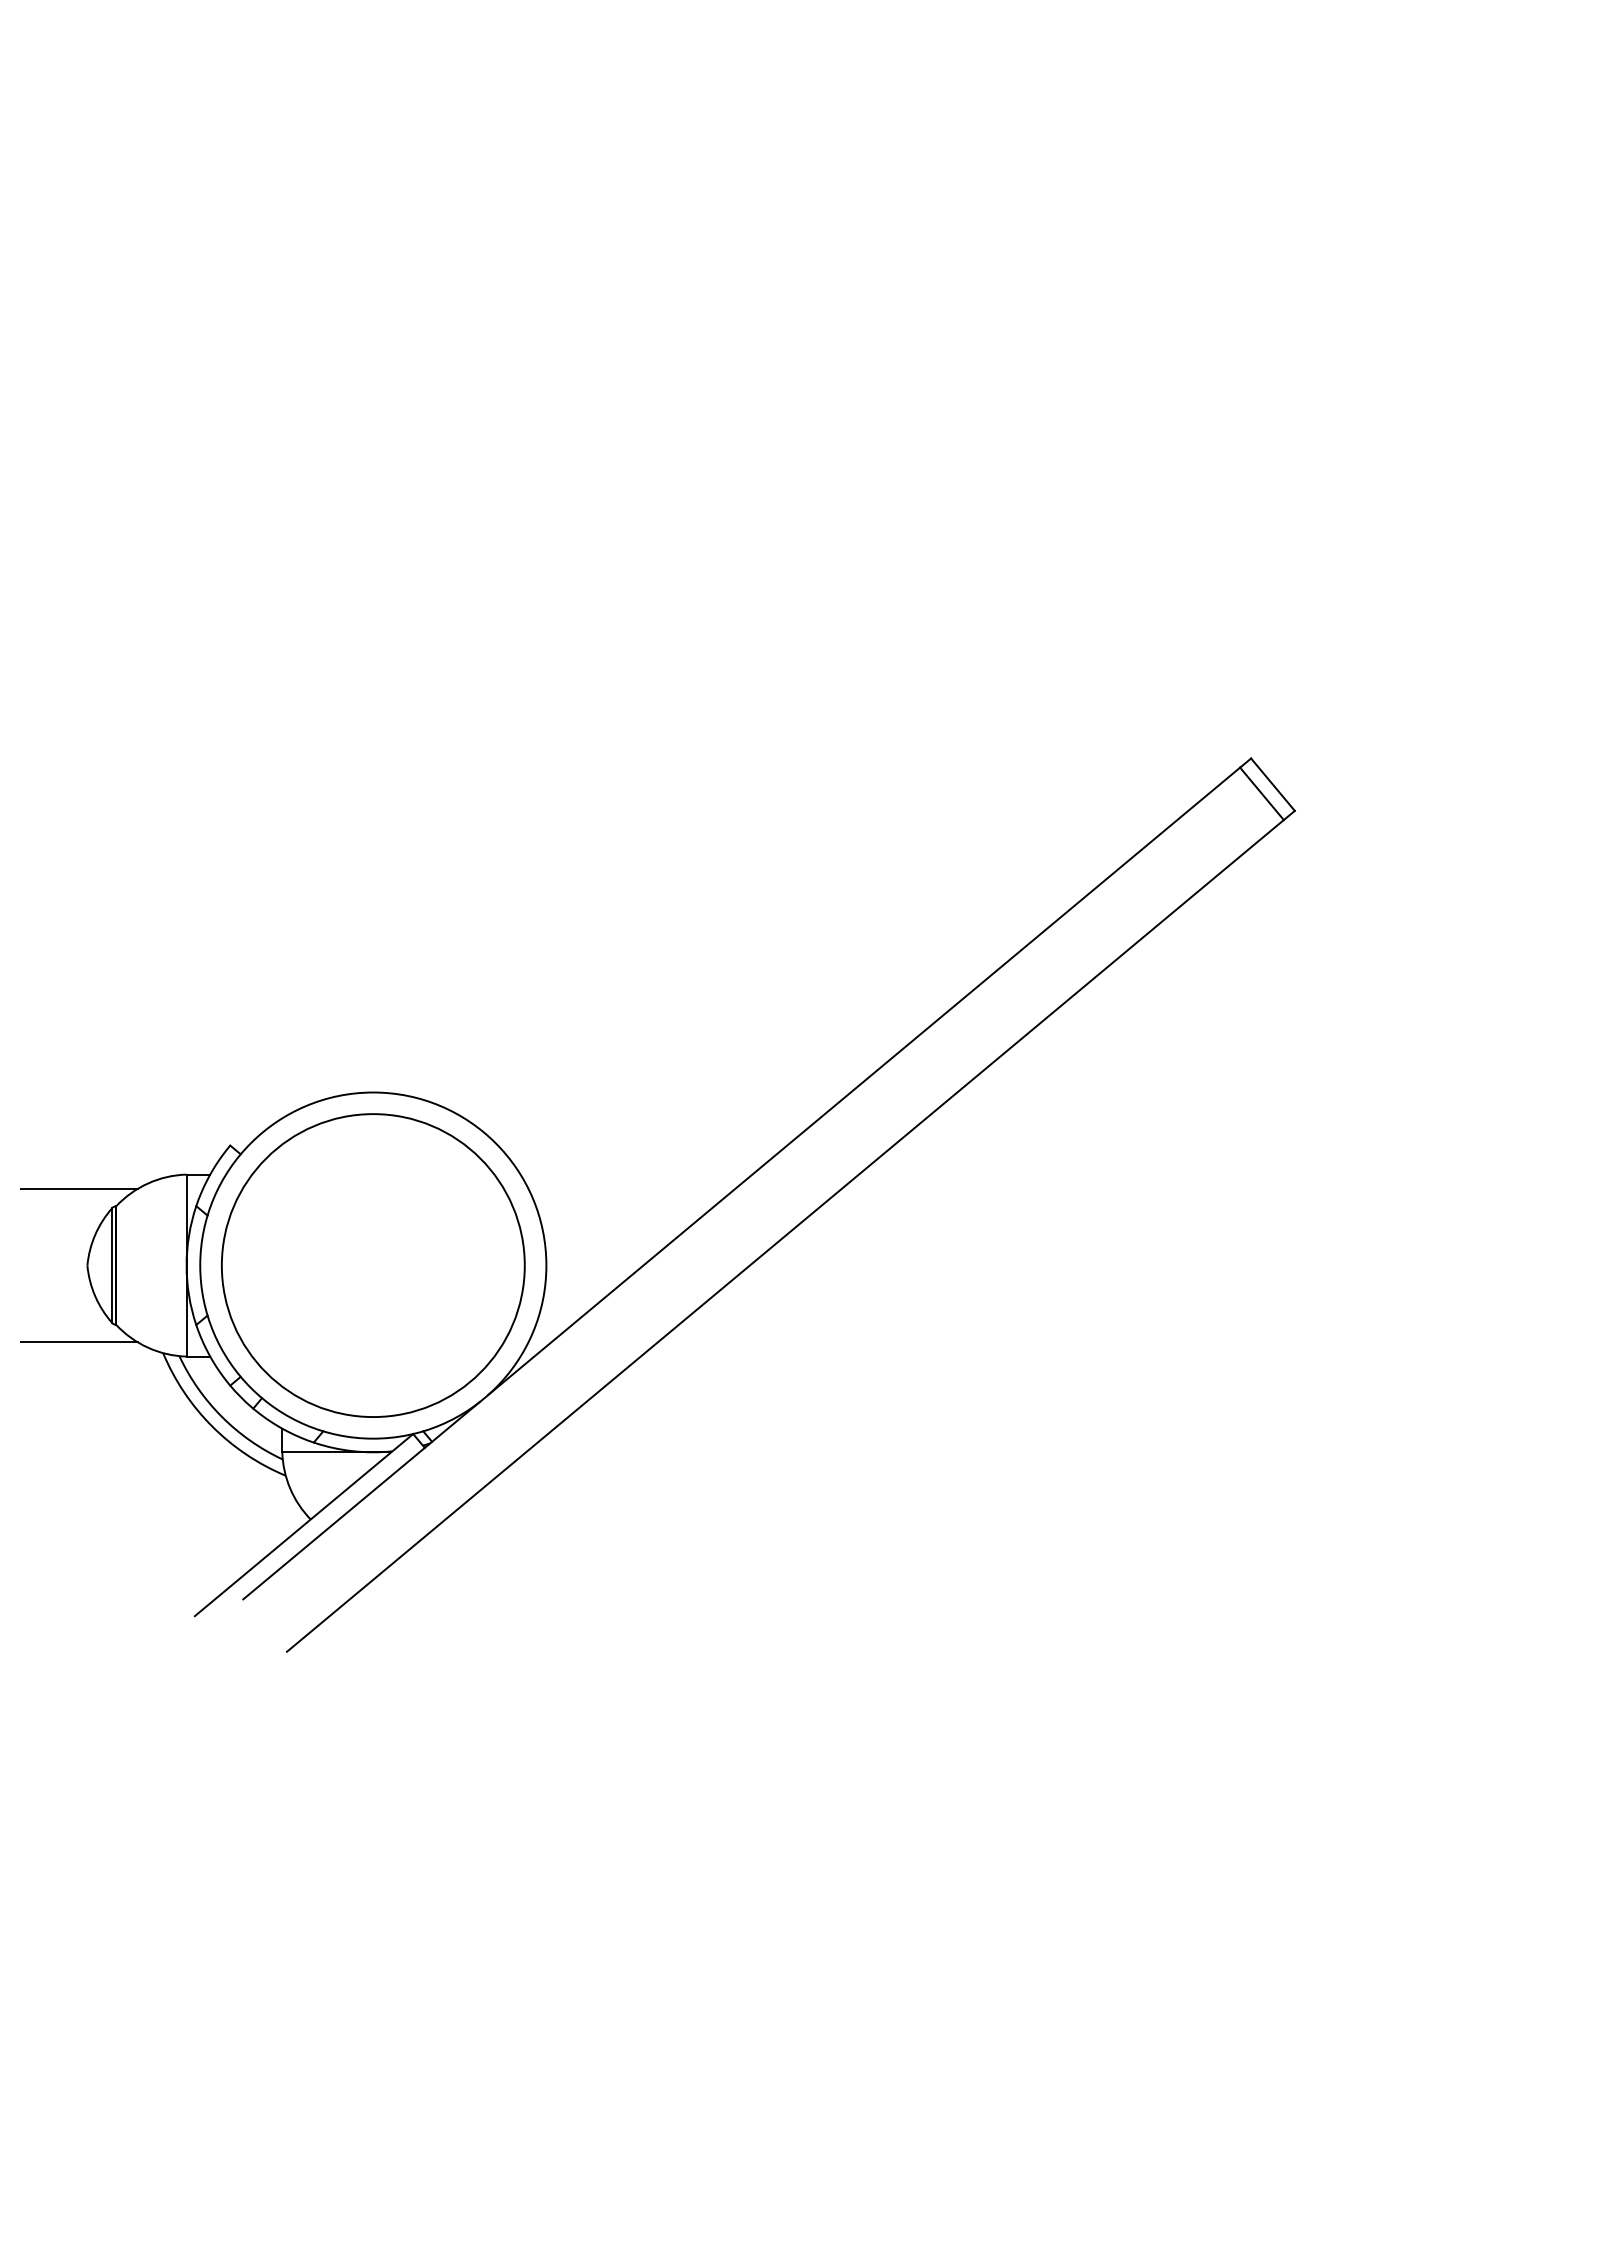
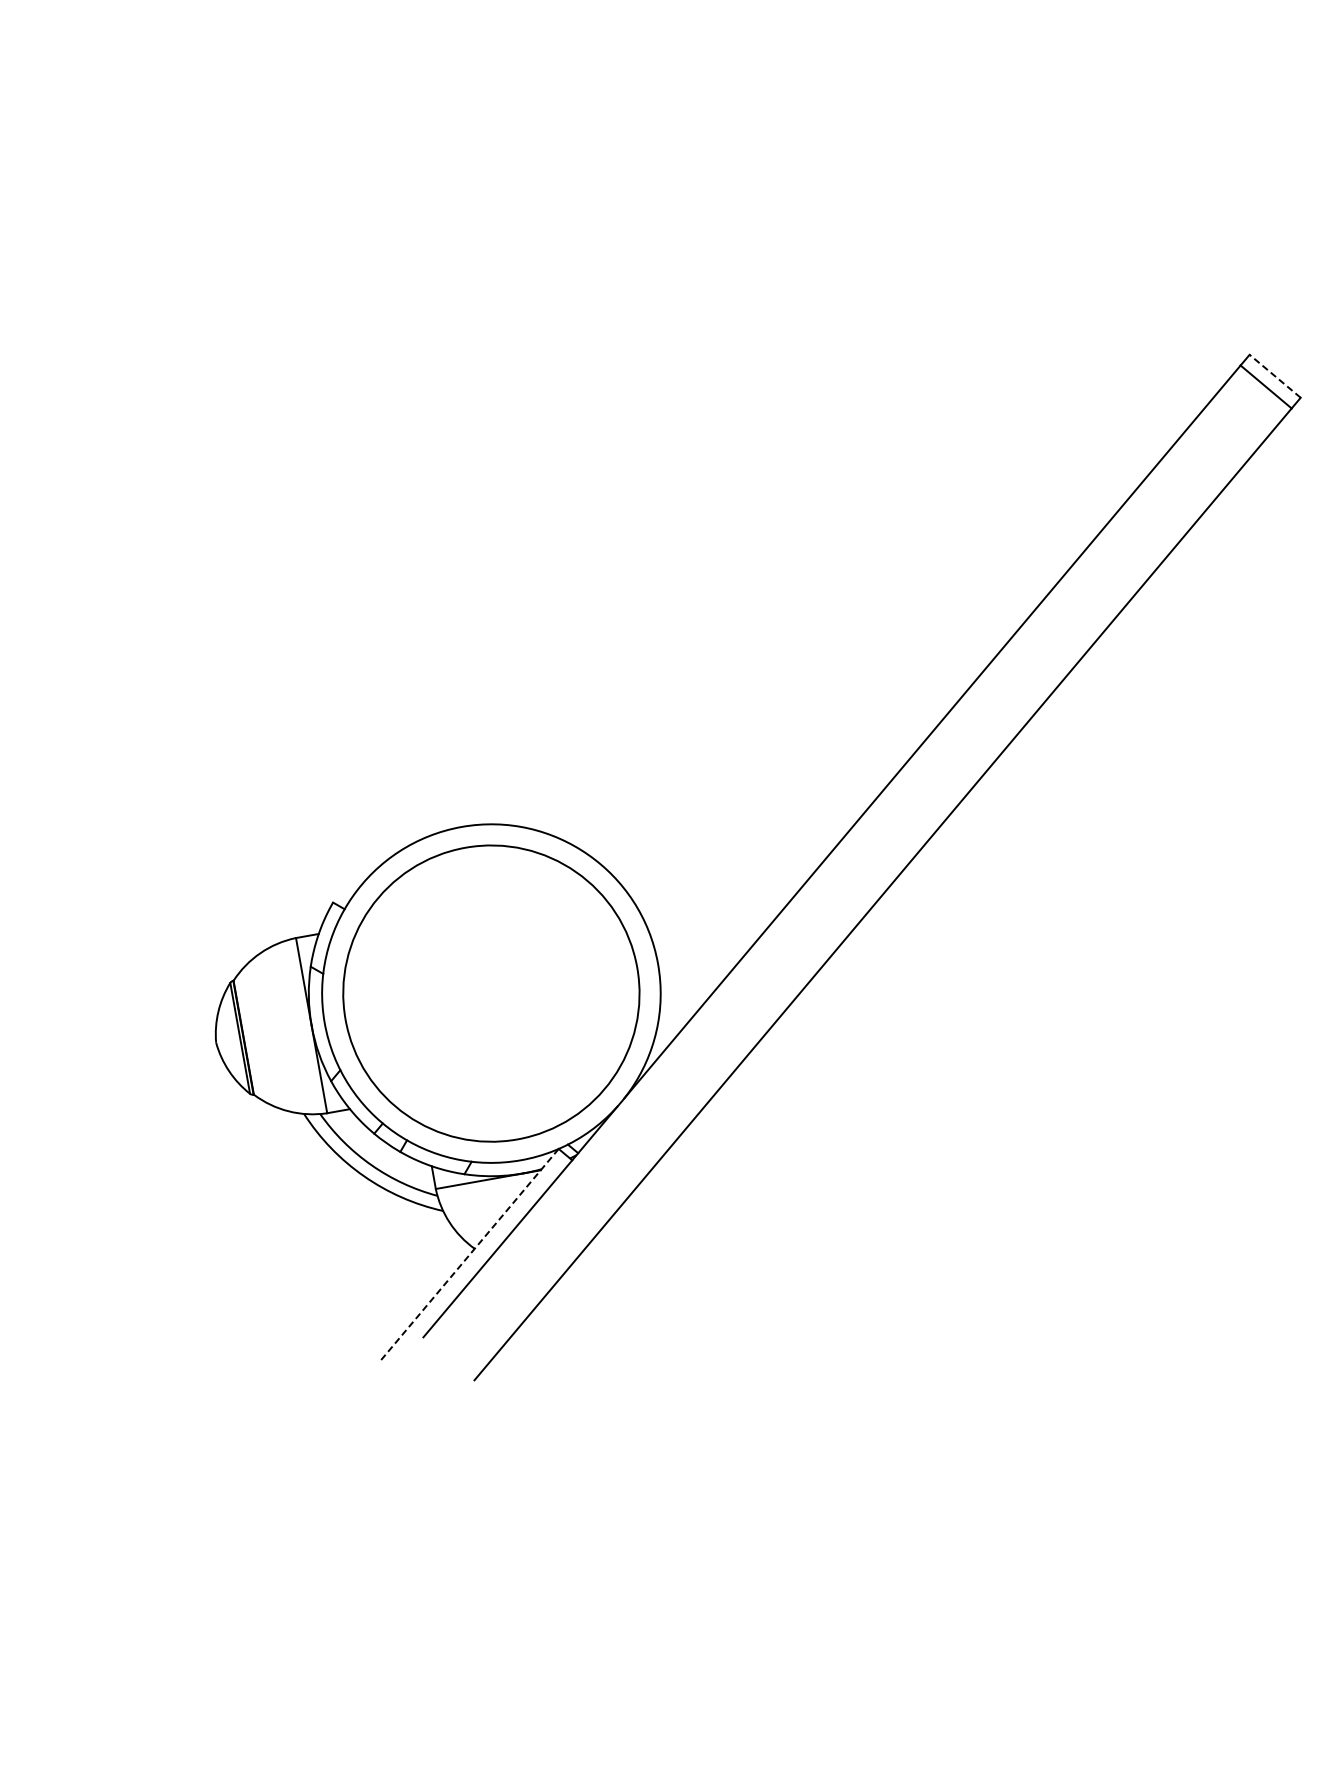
line: (1272, 784) -> (1274, 376), solid -> dashed
line: (79, 1188) -> (195, 969), removed
line: (79, 1342) -> (221, 1118), removed
line: (303, 1525) -> (468, 1255), solid -> dashed

